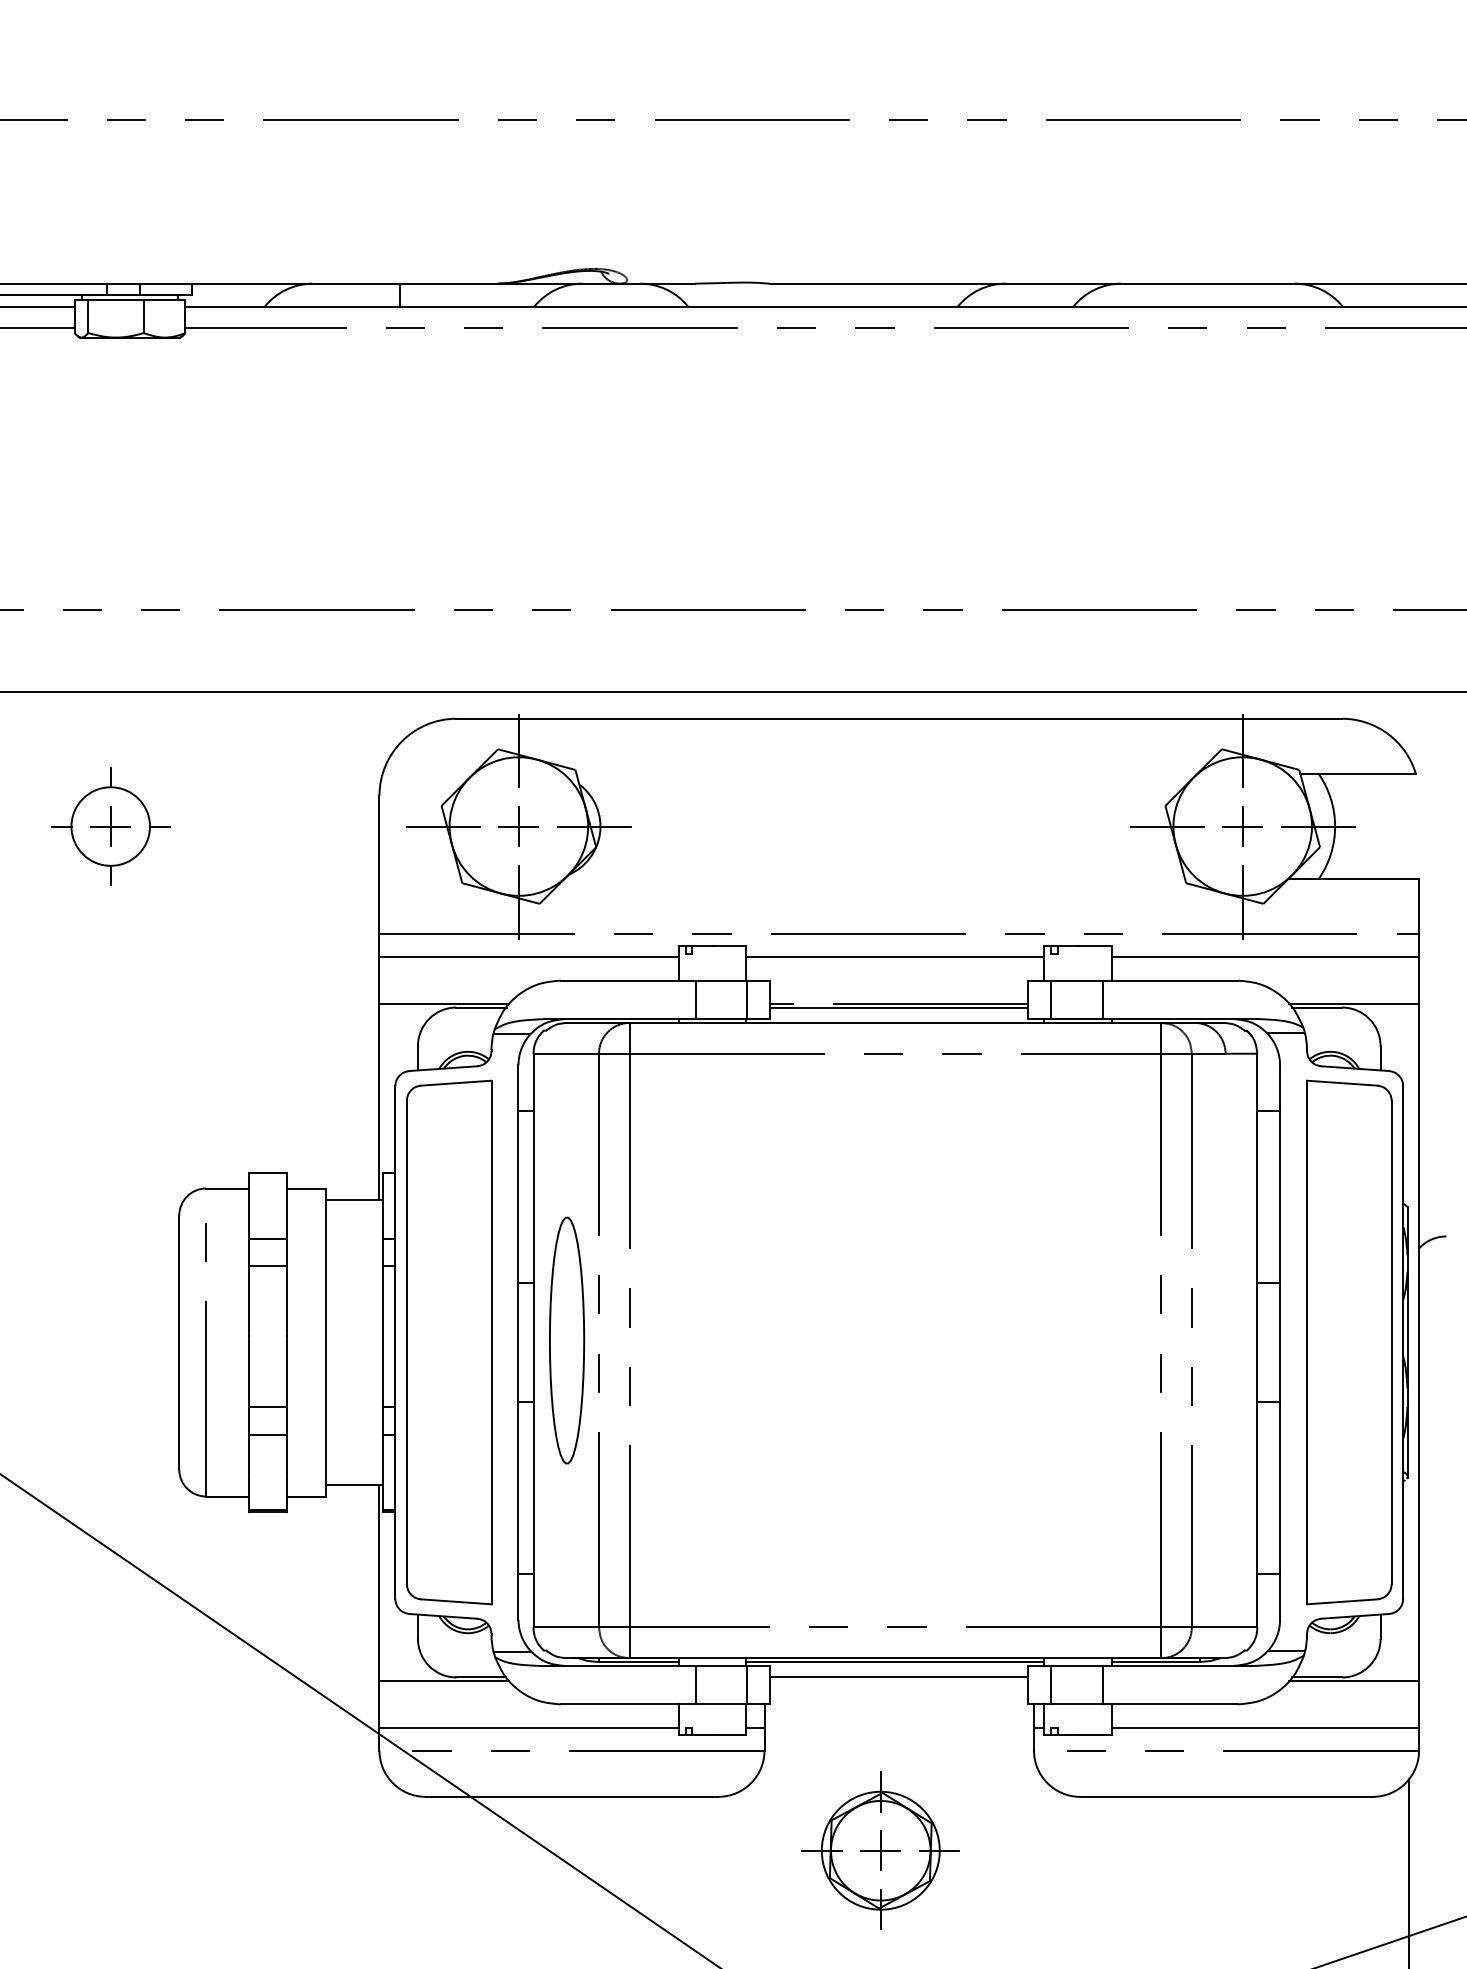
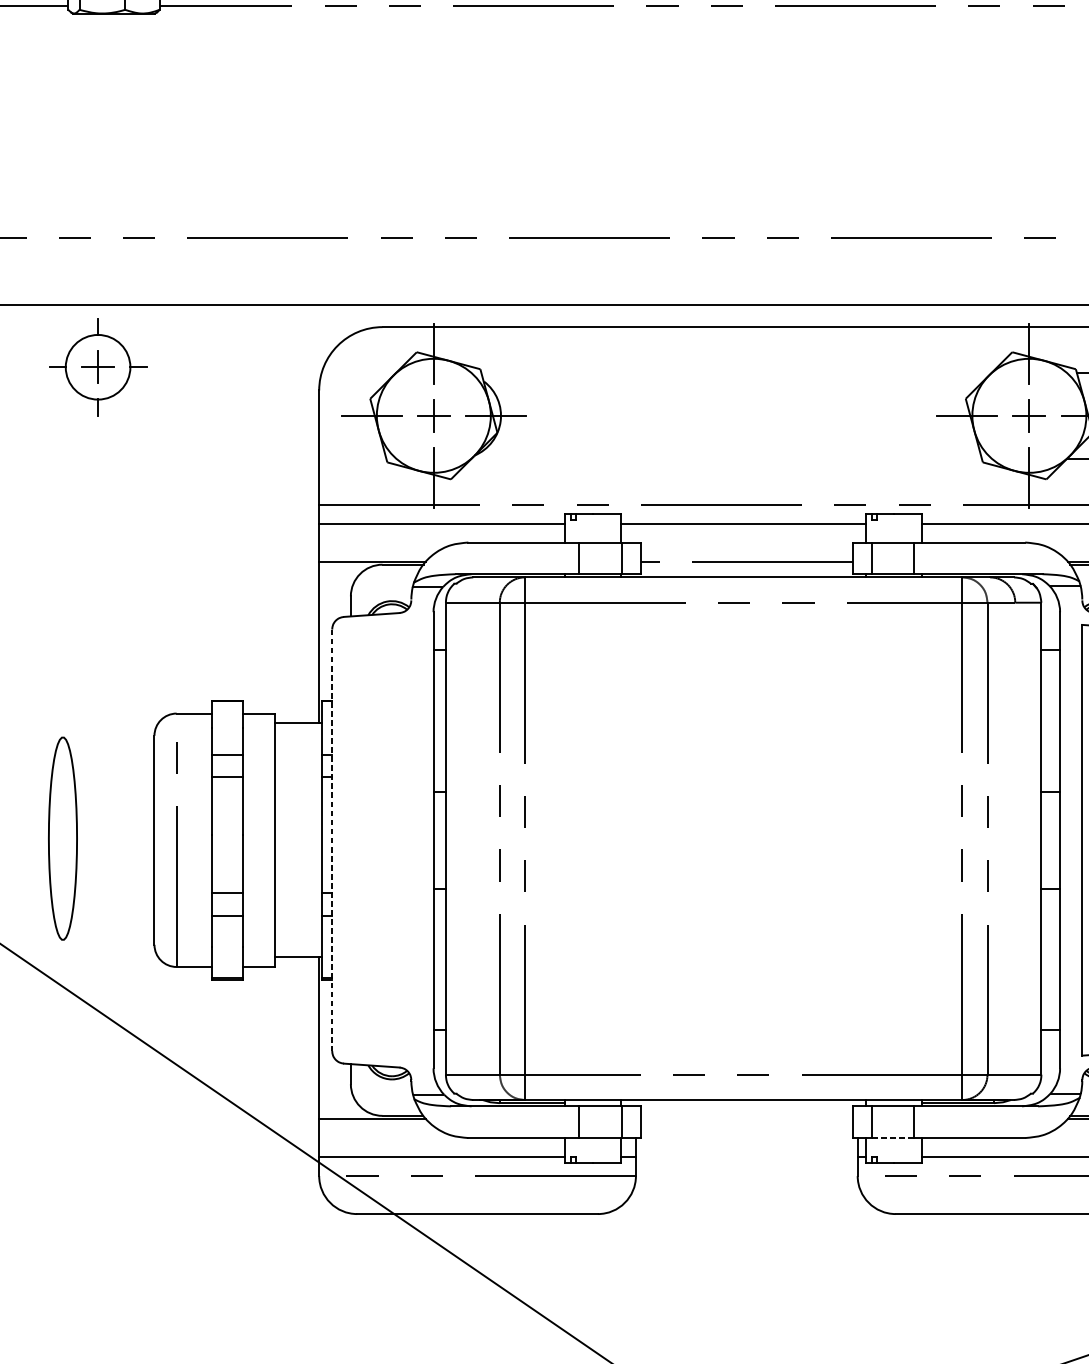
part: (110, 826) -> (97, 367), moved
line: (899, 1007) -> (747, 564), removed
part: (567, 1340) -> (63, 838), moved
part: (449, 1342) -> (376, 840), removed
line: (395, 1343) -> (332, 841), solid -> dashed
line: (895, 1662) -> (743, 1103), removed
line: (899, 1677) -> (747, 1115), removed
line: (1077, 1704) -> (893, 1138), solid -> dashed
part: (880, 1850) -> (731, 1258), removed

